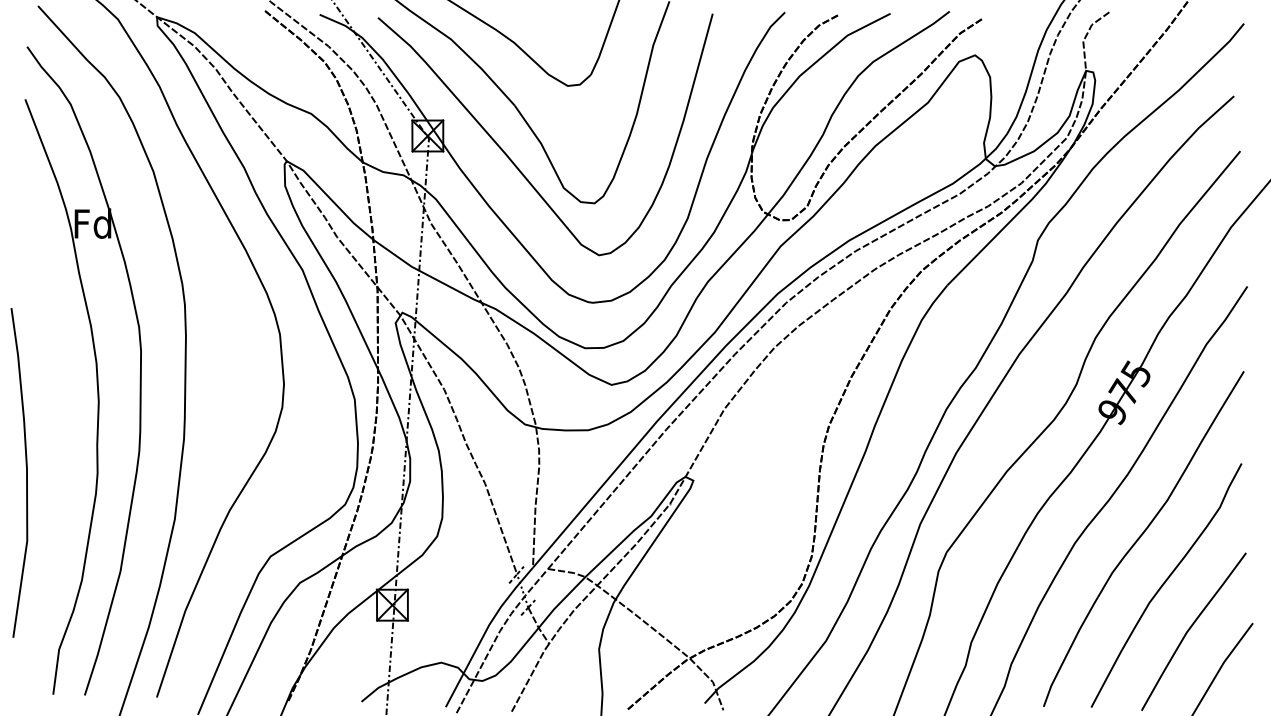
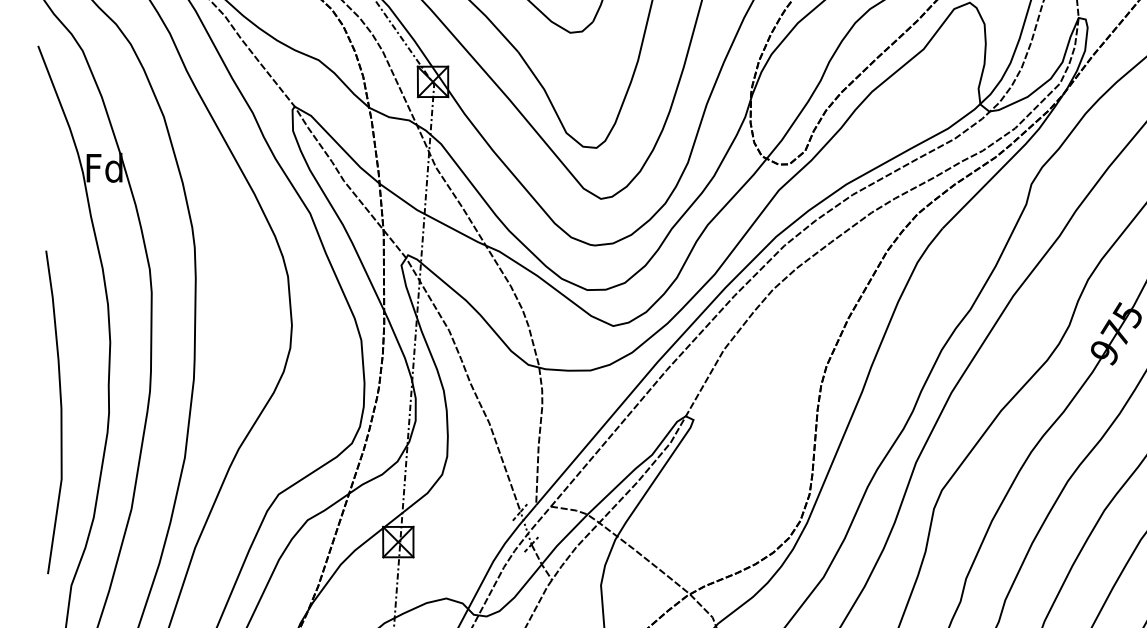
curve: (26, 472) -> (60, 411), moved

